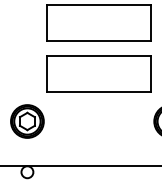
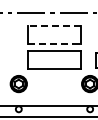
line: (99, 5) -> (54, 26), solid -> dashed
line: (99, 40) -> (54, 43), solid -> dashed

